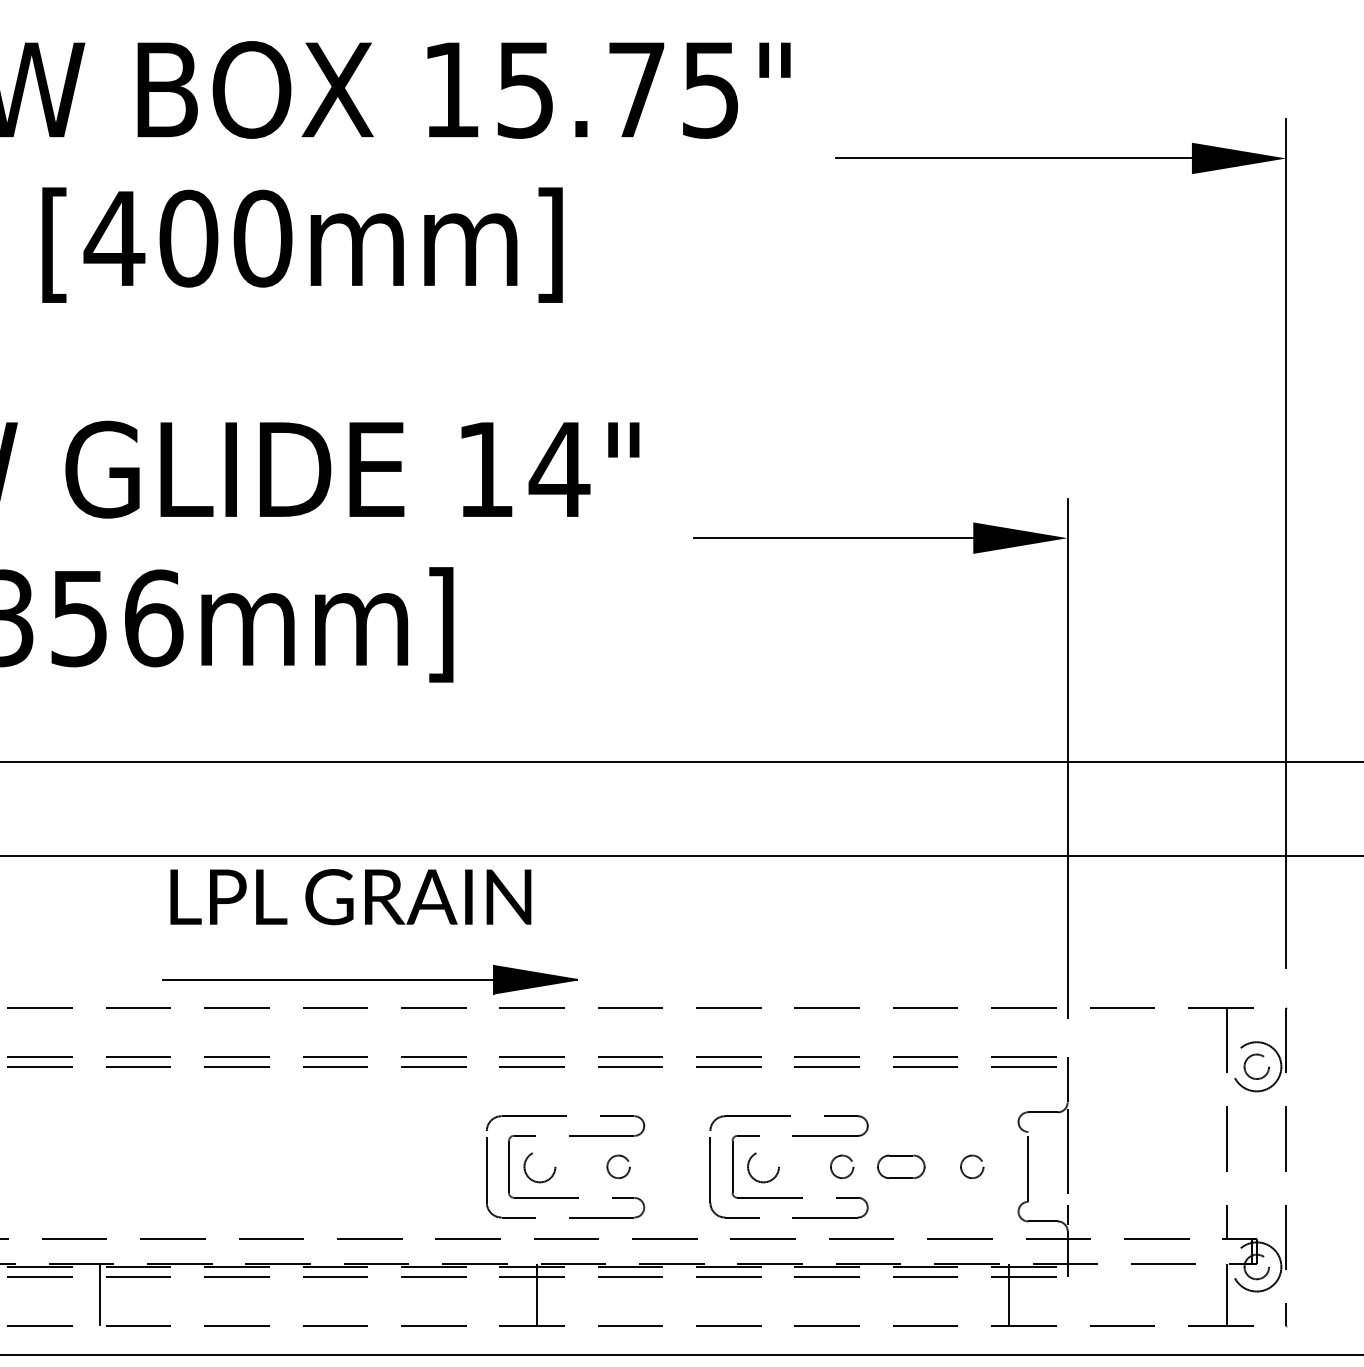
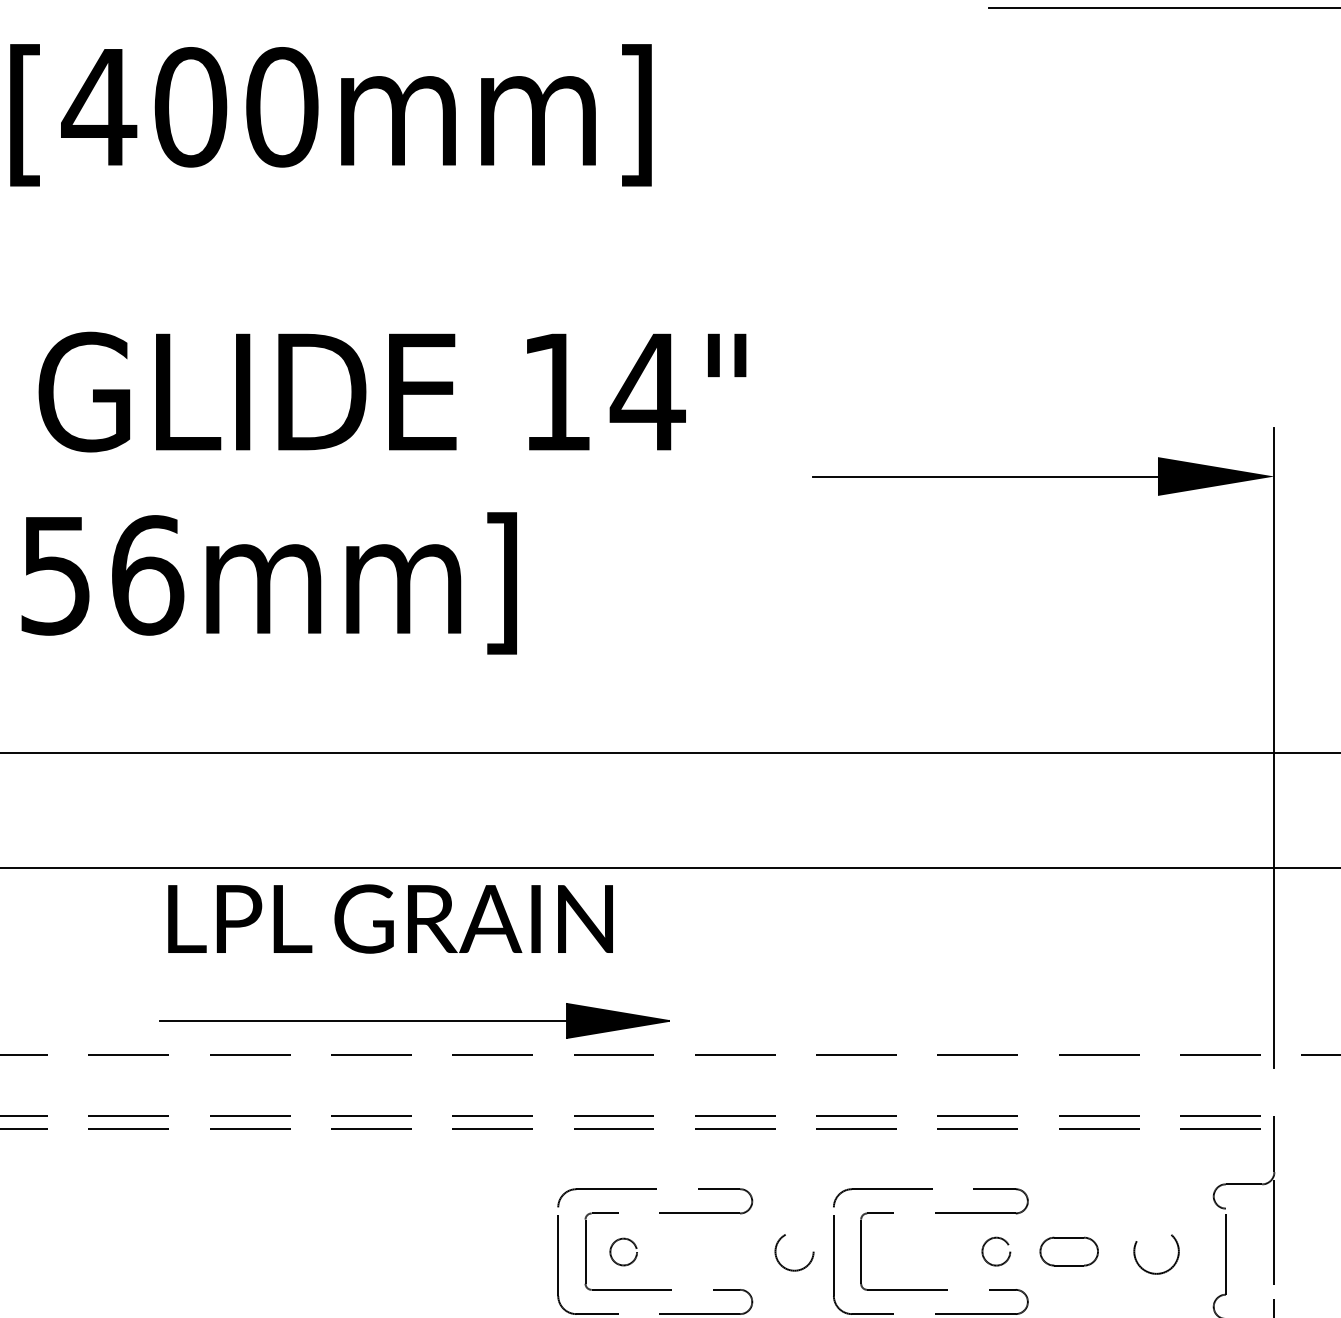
circle: (618, 1166) -> (720, 1251), removed
circle: (972, 1166) -> (1156, 1251), size x1.6
circle: (539, 1167) -> (623, 1252), size x0.7
circle: (763, 1167) -> (794, 1252), moved

